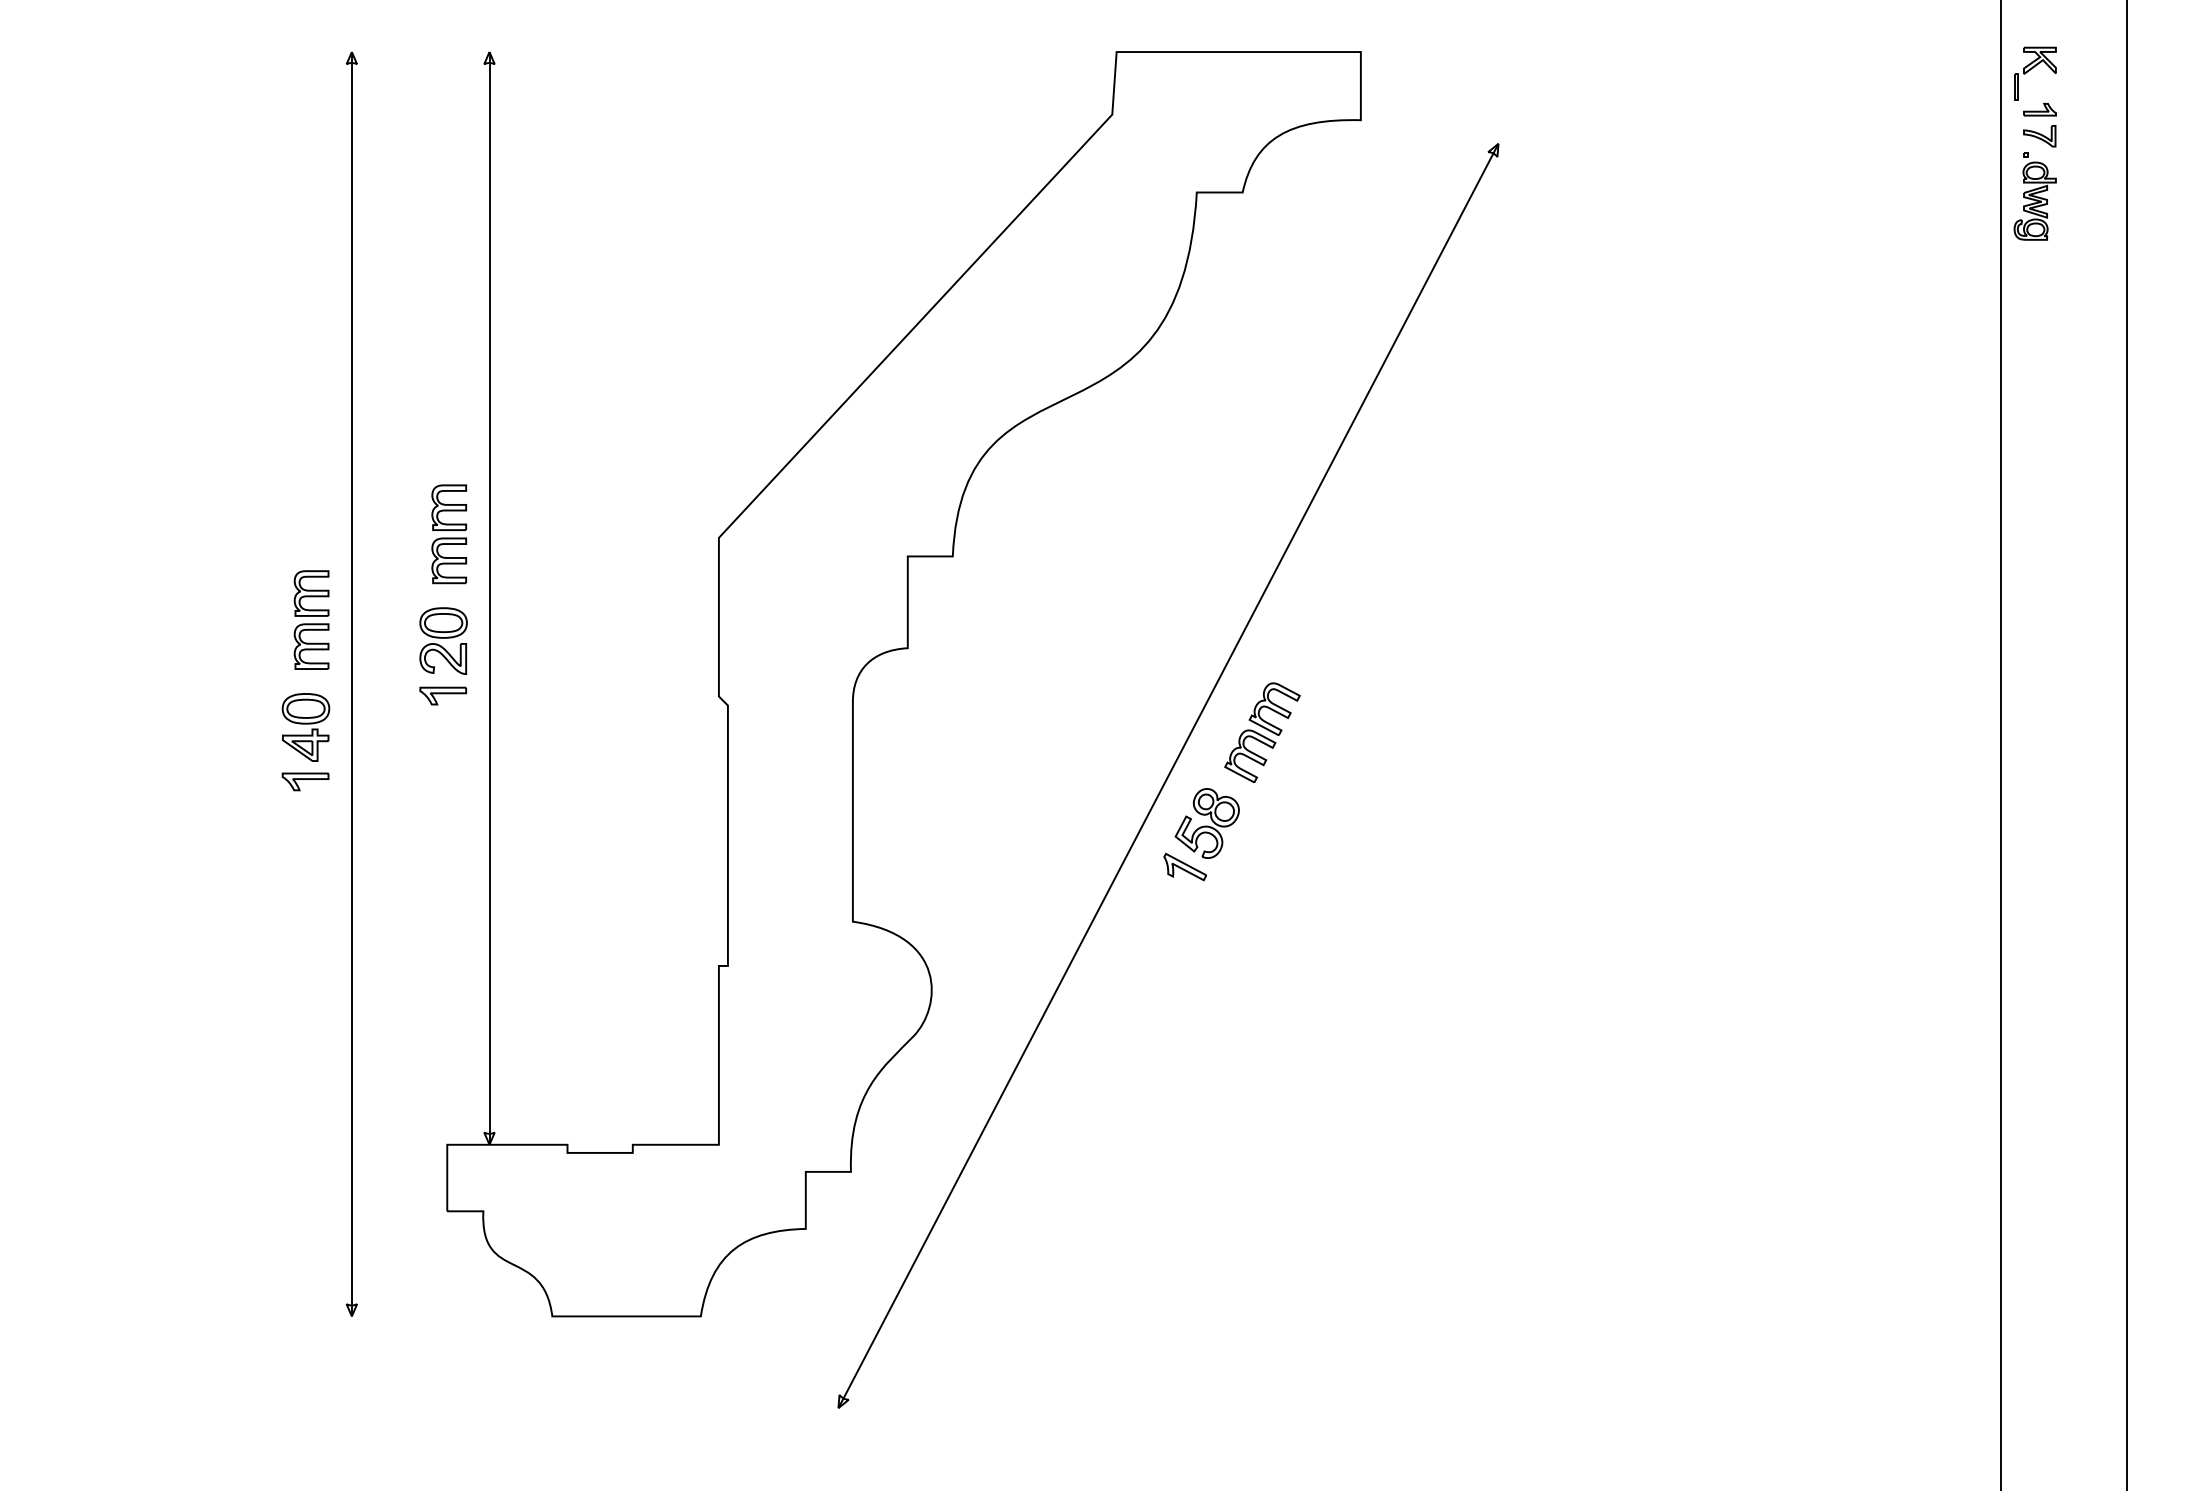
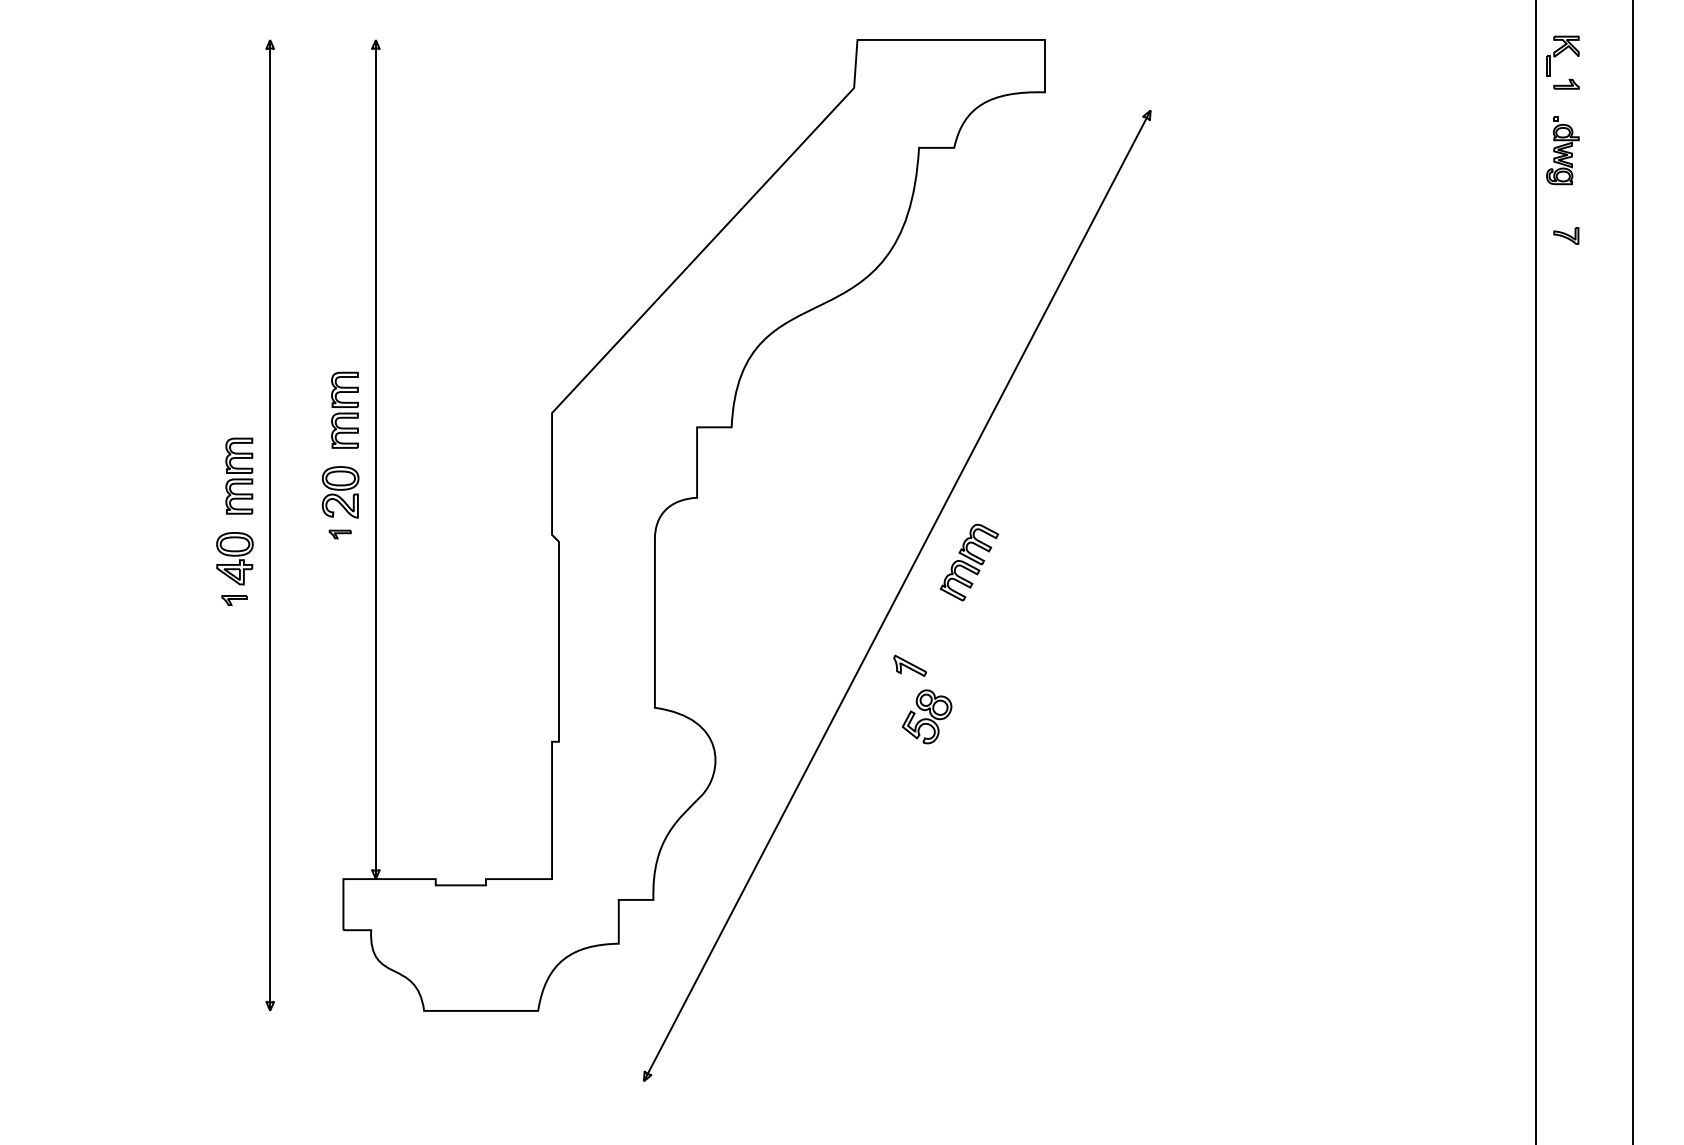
part: (2039, 136) -> (1566, 236), moved
part: (442, 695) -> (339, 534), size x0.6
part: (305, 781) -> (234, 600), size x0.7
part: (1206, 823) -> (926, 716), moved

